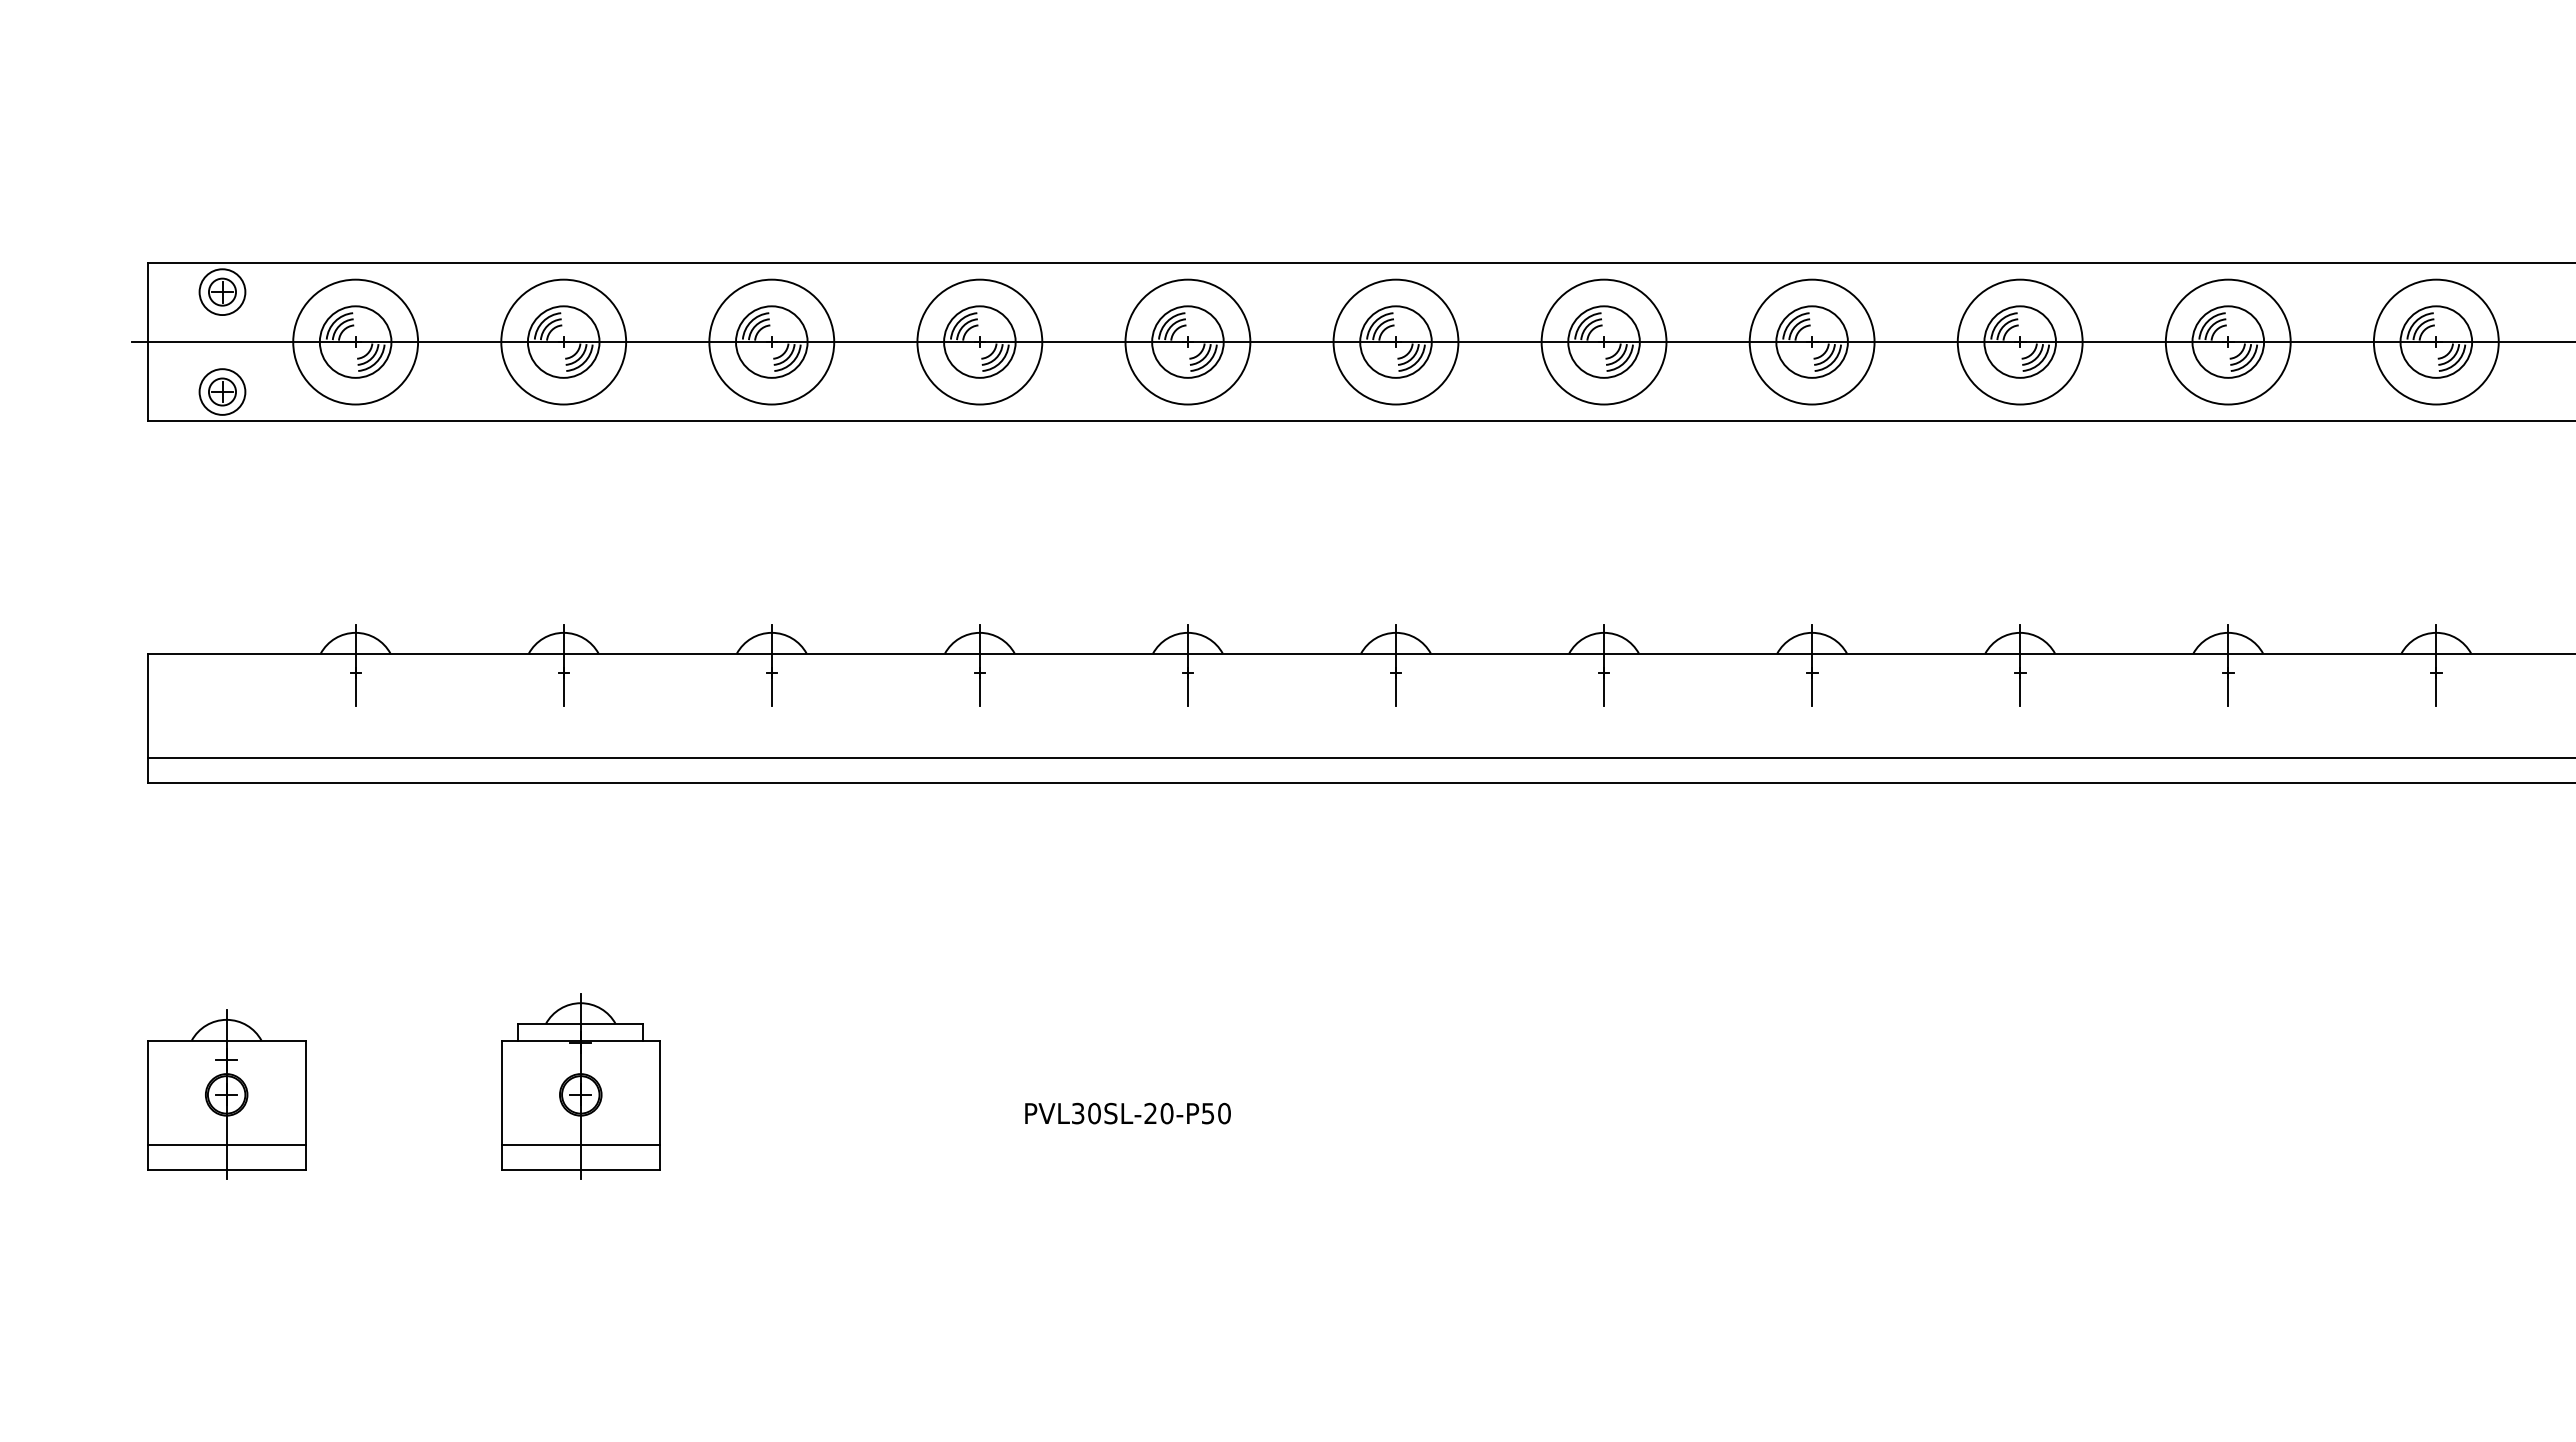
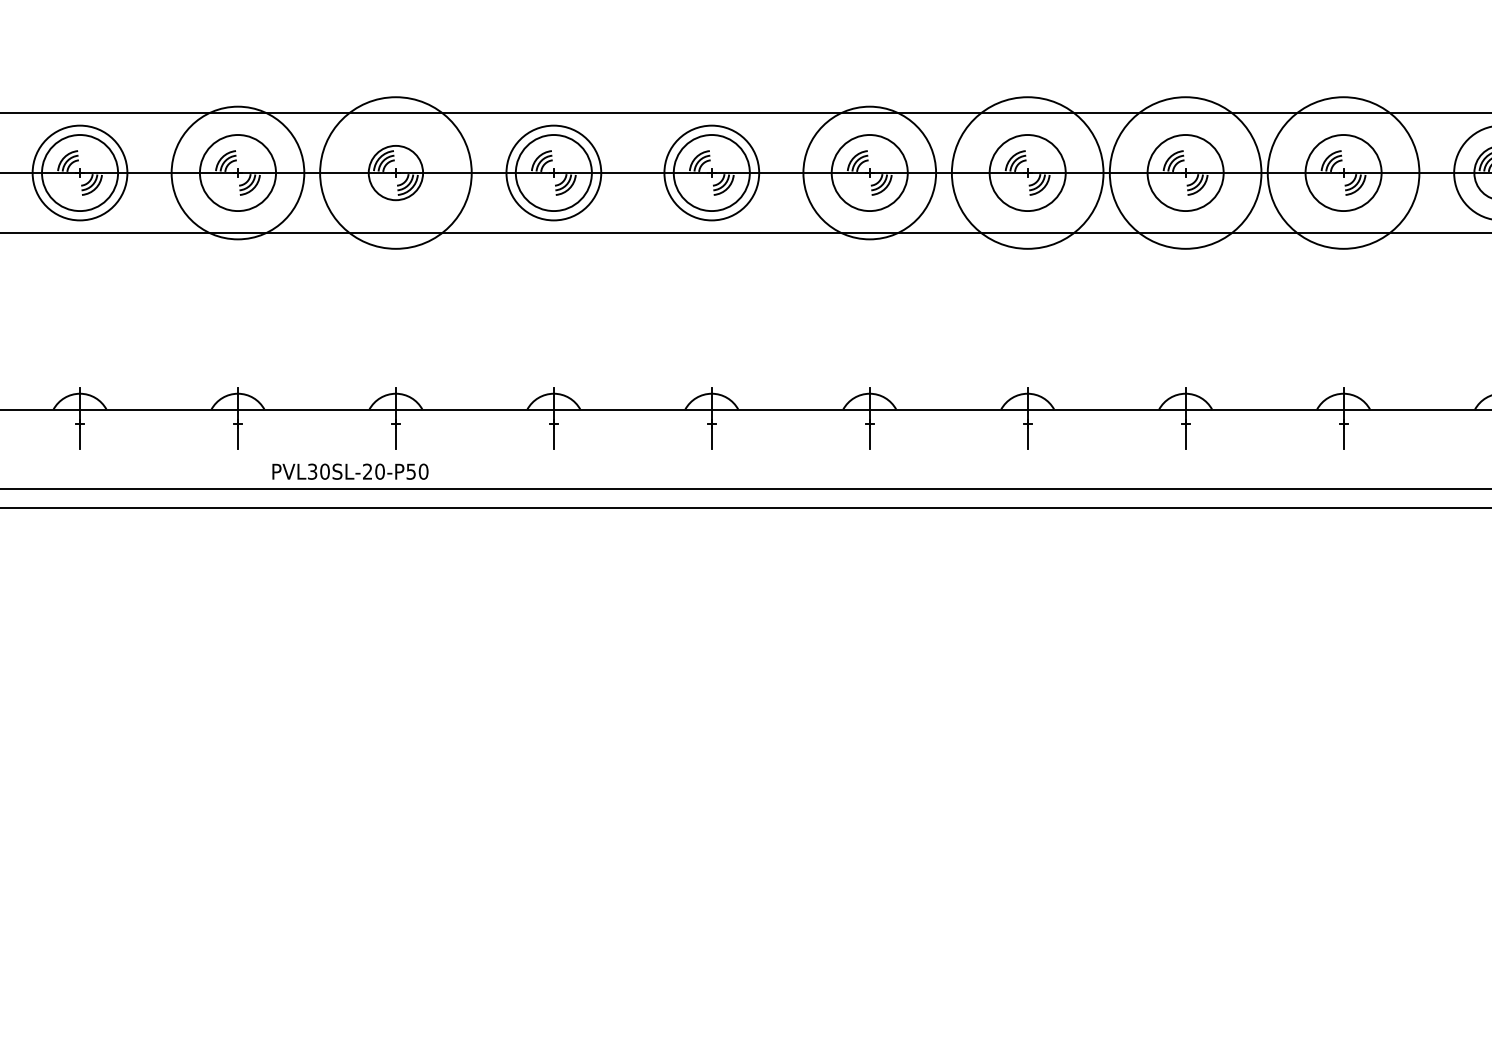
circle: (771, 341) -> (79, 172), size x1.4
circle: (979, 341) -> (237, 172), size x1.4
circle: (979, 341) -> (237, 172), size x1.4
circle: (1187, 341) -> (395, 172), size x1.6
circle: (1395, 341) -> (553, 172), size x1.4
circle: (1603, 341) -> (711, 172), size x1.4
circle: (1811, 341) -> (869, 172), size x1.4
circle: (1811, 341) -> (869, 172), size x1.4
circle: (2019, 341) -> (1027, 172), size x1.4
circle: (2019, 341) -> (1027, 172), size x1.6
circle: (2227, 341) -> (1185, 172), size x1.6
circle: (2228, 341) -> (1185, 172), size x1.4
circle: (2435, 341) -> (1342, 172), size x1.6
circle: (2436, 341) -> (1343, 172), size x1.4
text: (1127, 1113) -> (350, 471), moved

